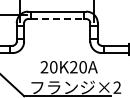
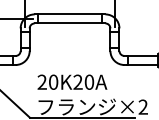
line: (57, 19) -> (70, 24), dashed -> solid
text: (68, 67) -> (71, 82), moved

